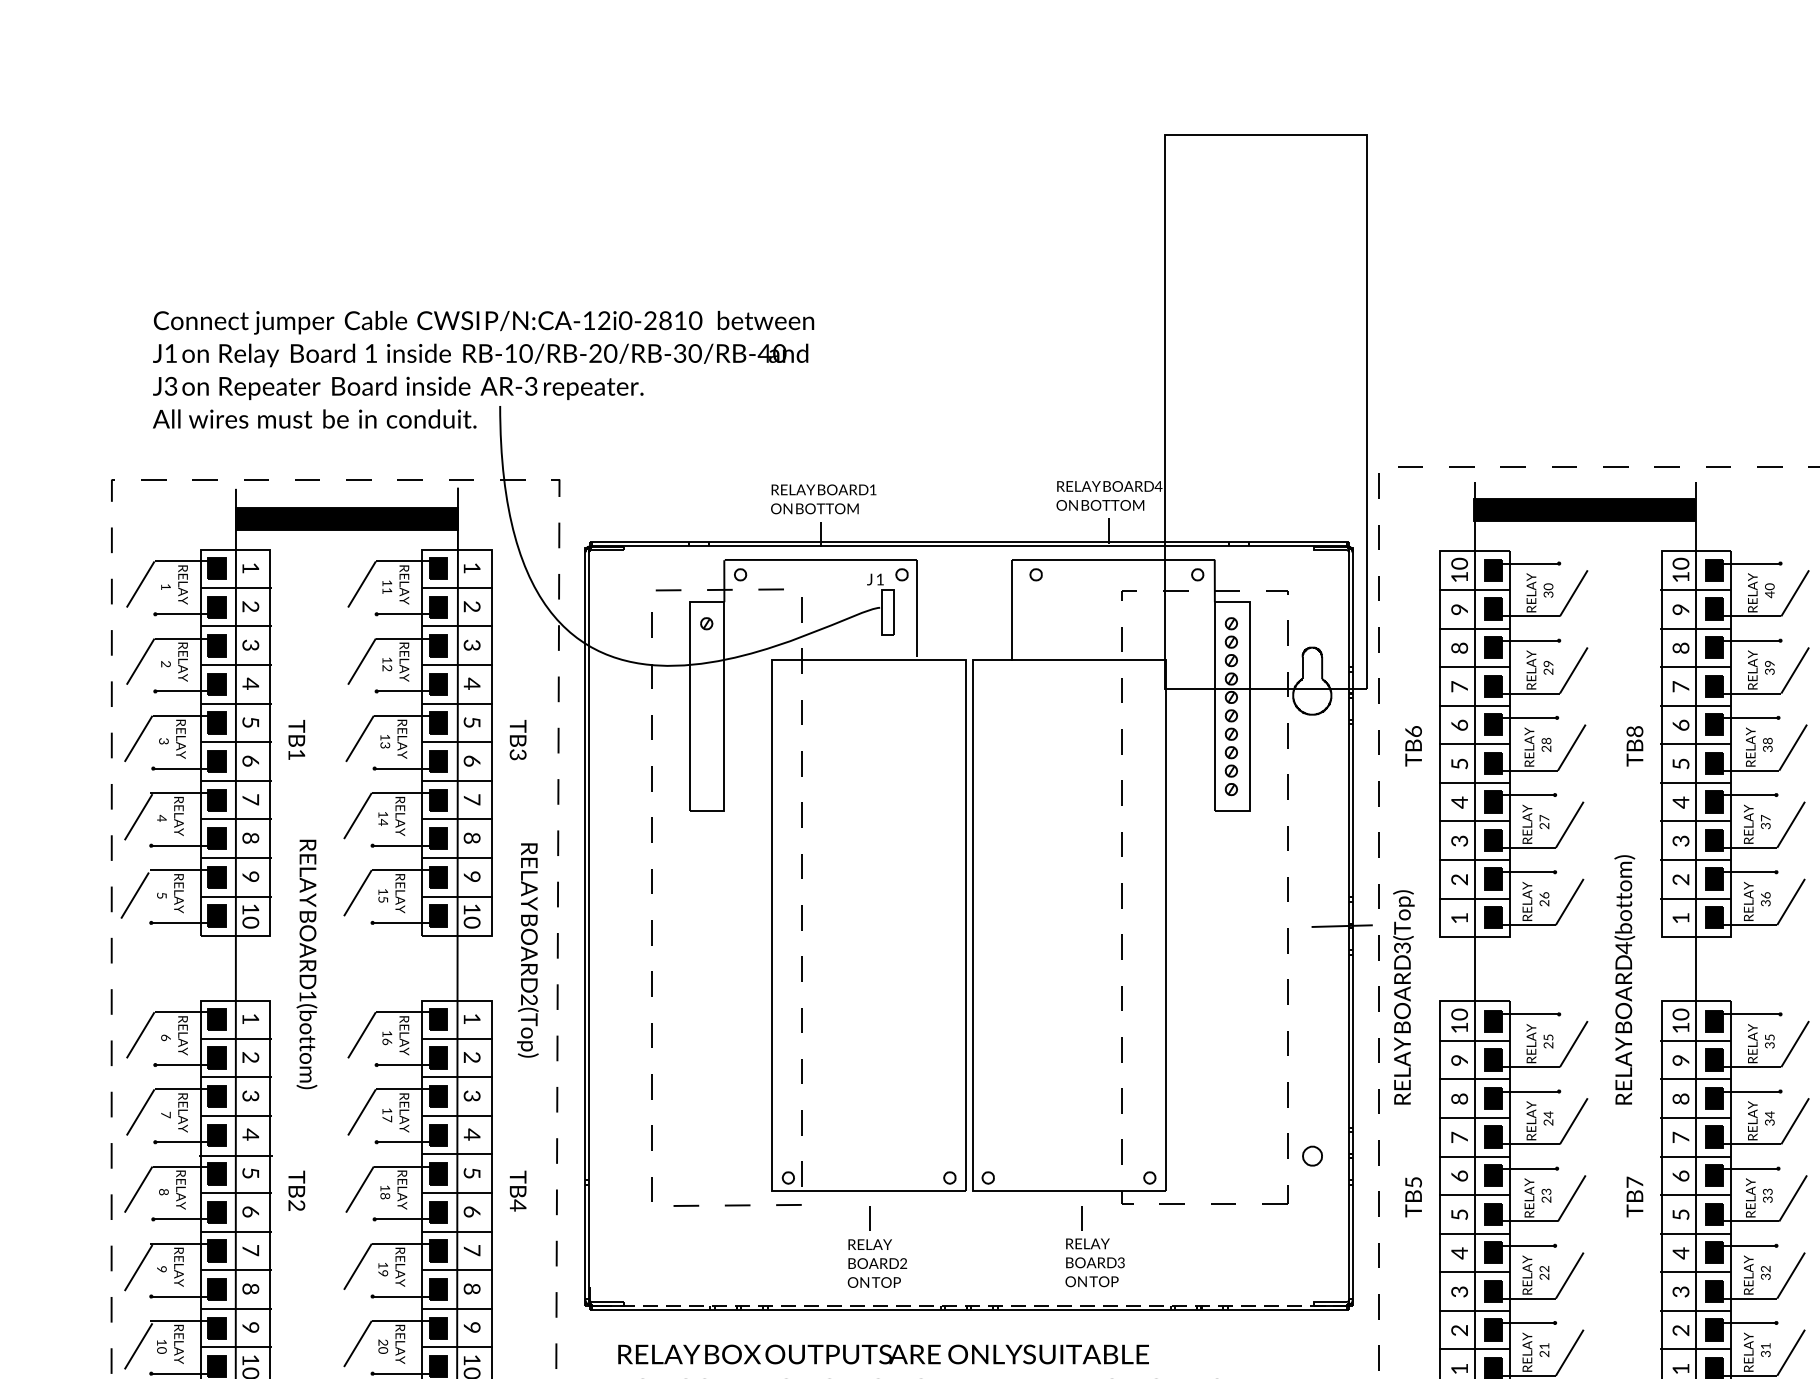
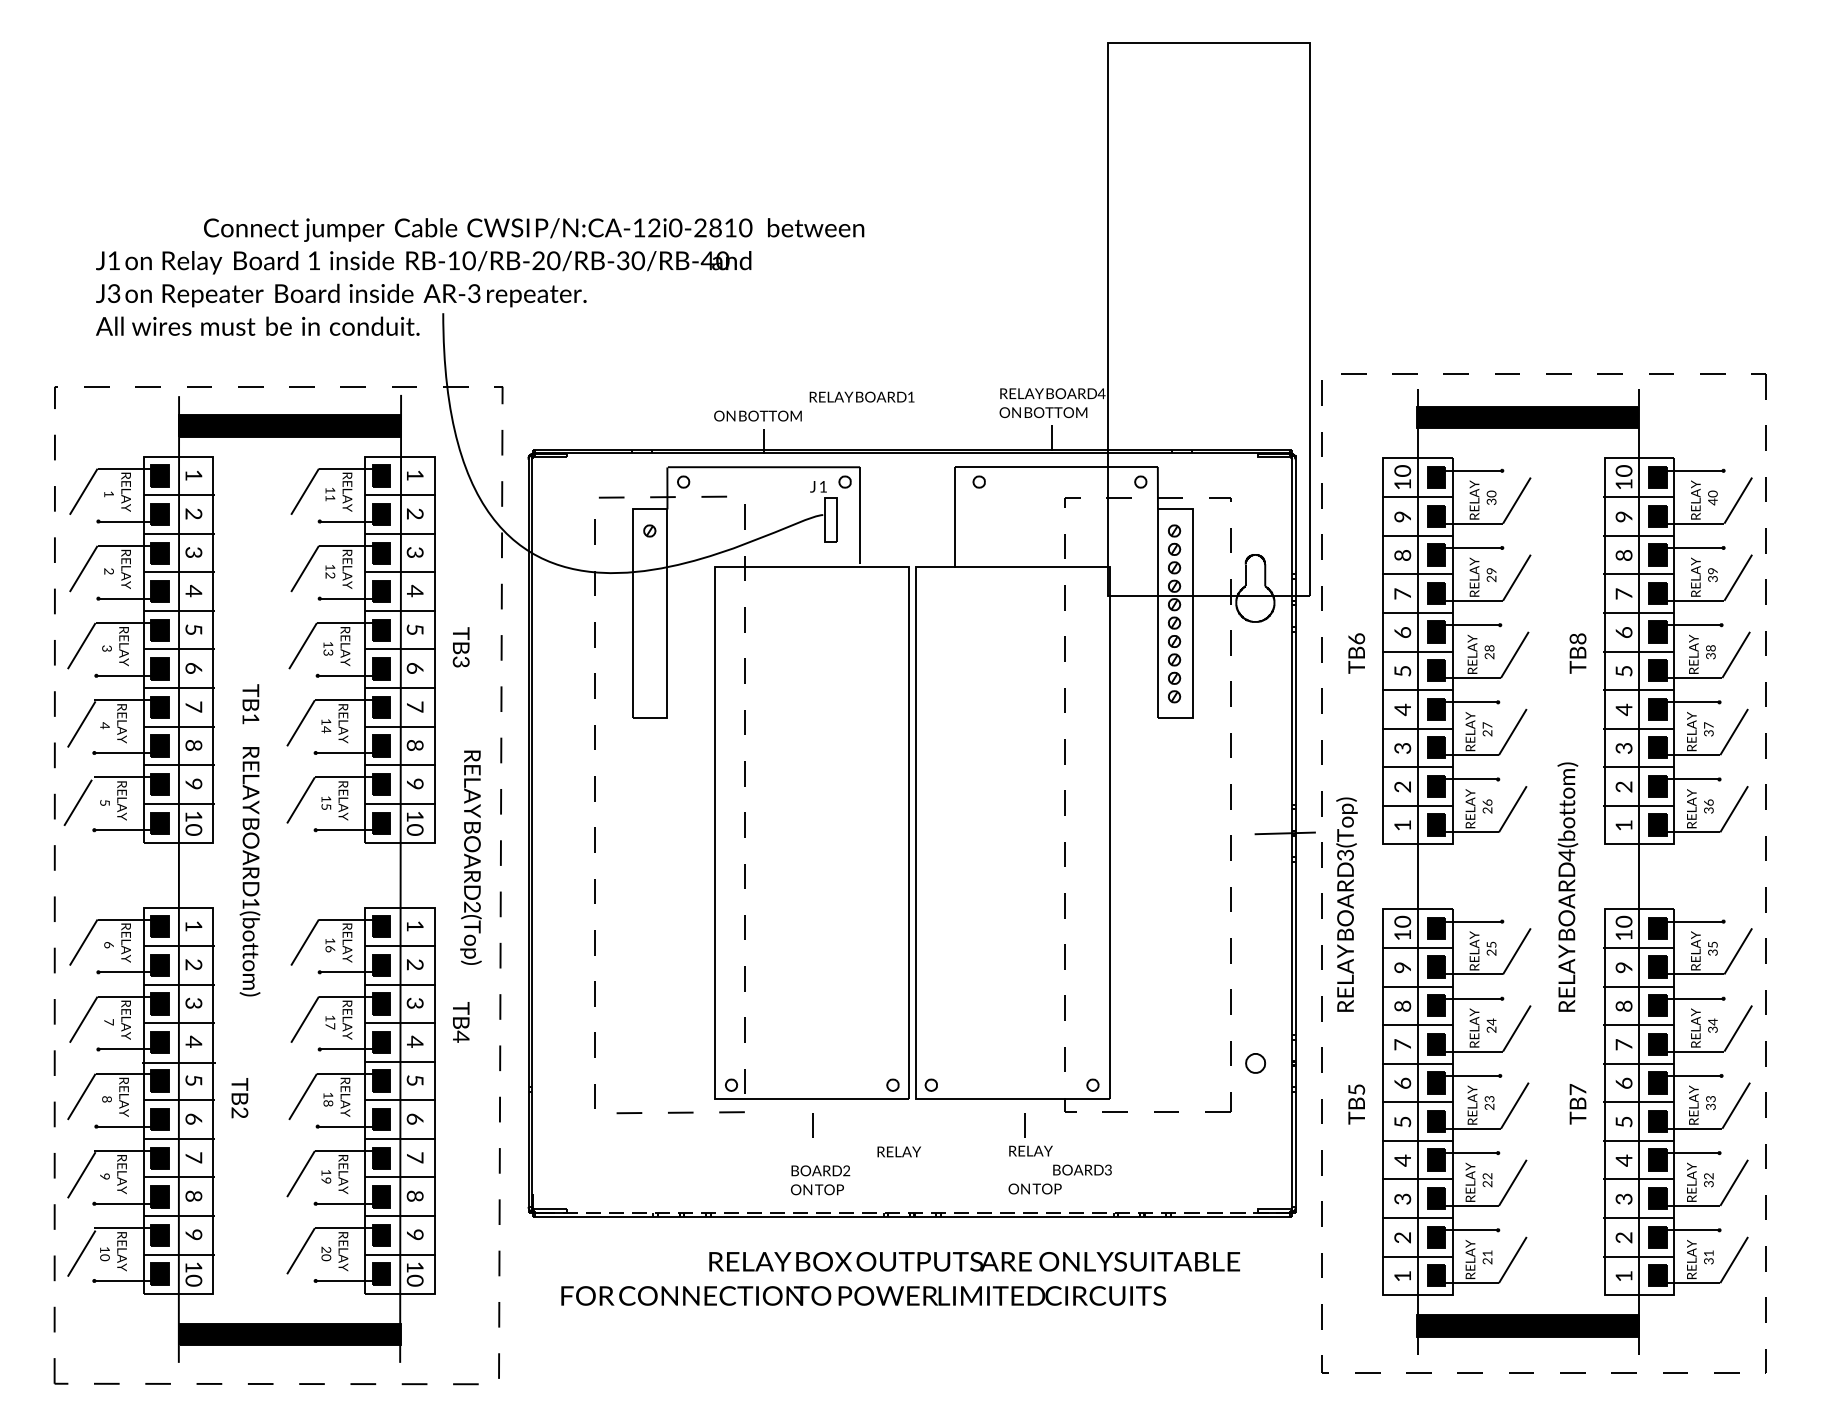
text: (484, 322) -> (534, 229), moved
text: (823, 489) -> (861, 396), moved
text: (296, 740) -> (250, 704), moved
text: (518, 1191) -> (461, 1022), moved
text: (869, 1244) -> (898, 1151), moved
text: (1095, 1262) -> (1082, 1169), moved
text: (883, 1354) -> (974, 1261), moved

